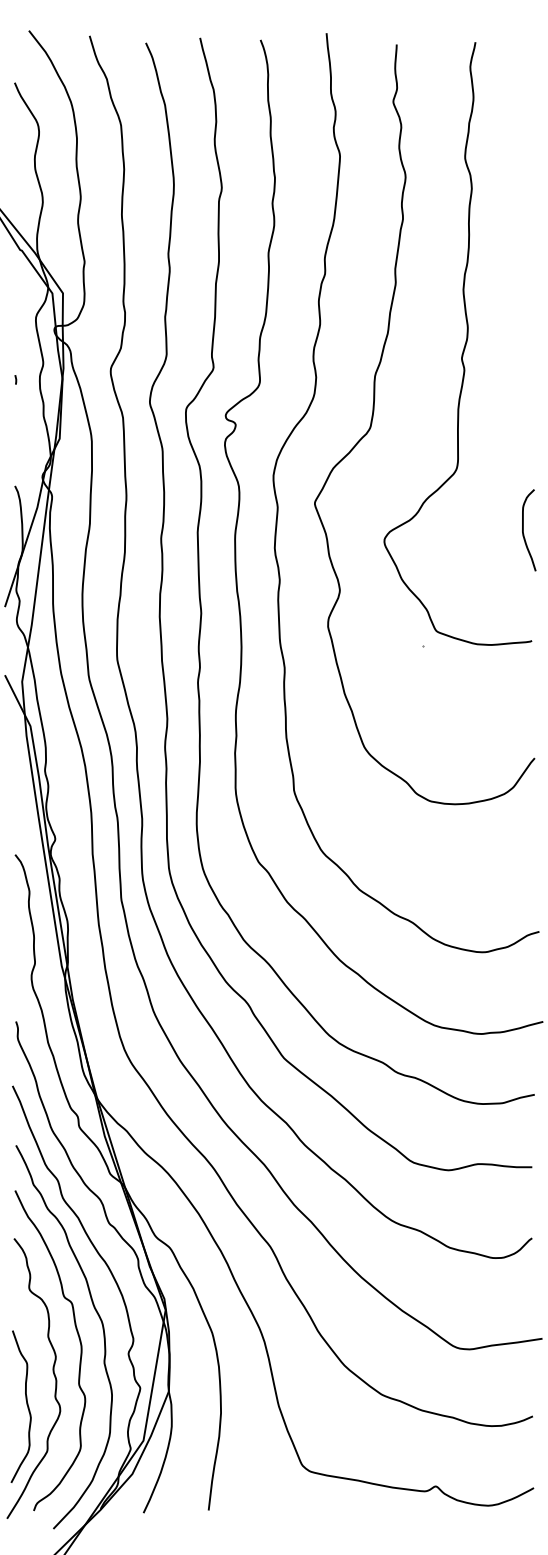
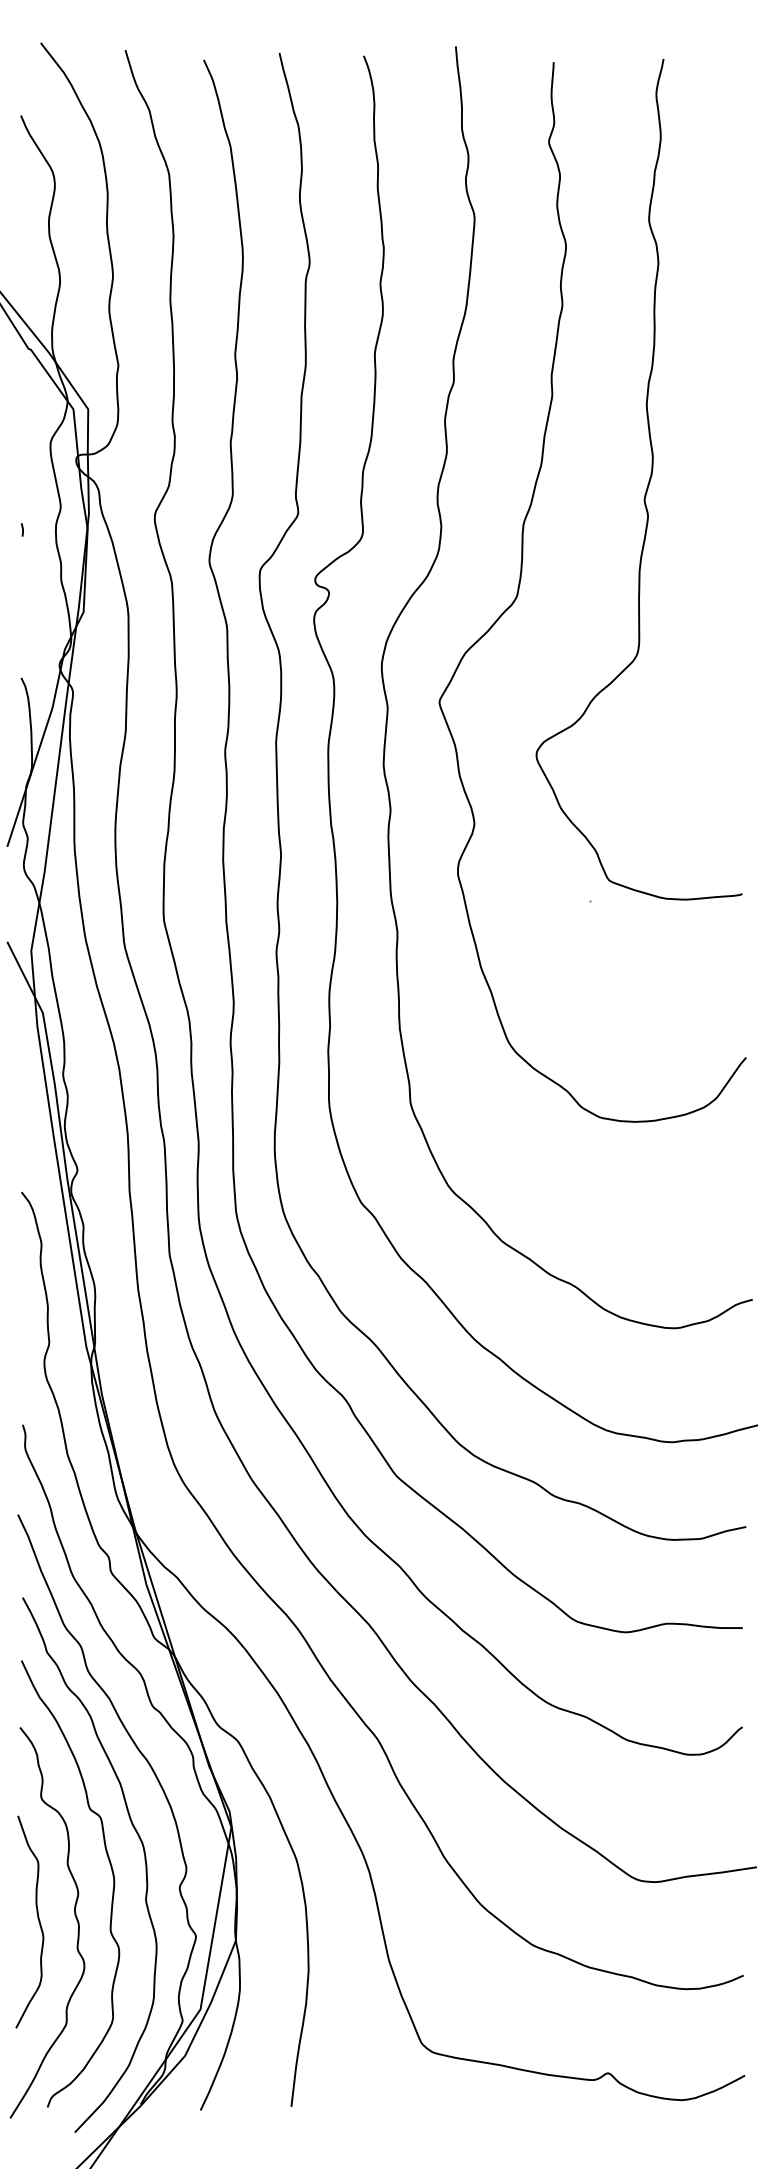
curve: (523, 530) -> (730, 739), removed
curve: (26, 1404) -> (37, 1918), moved

